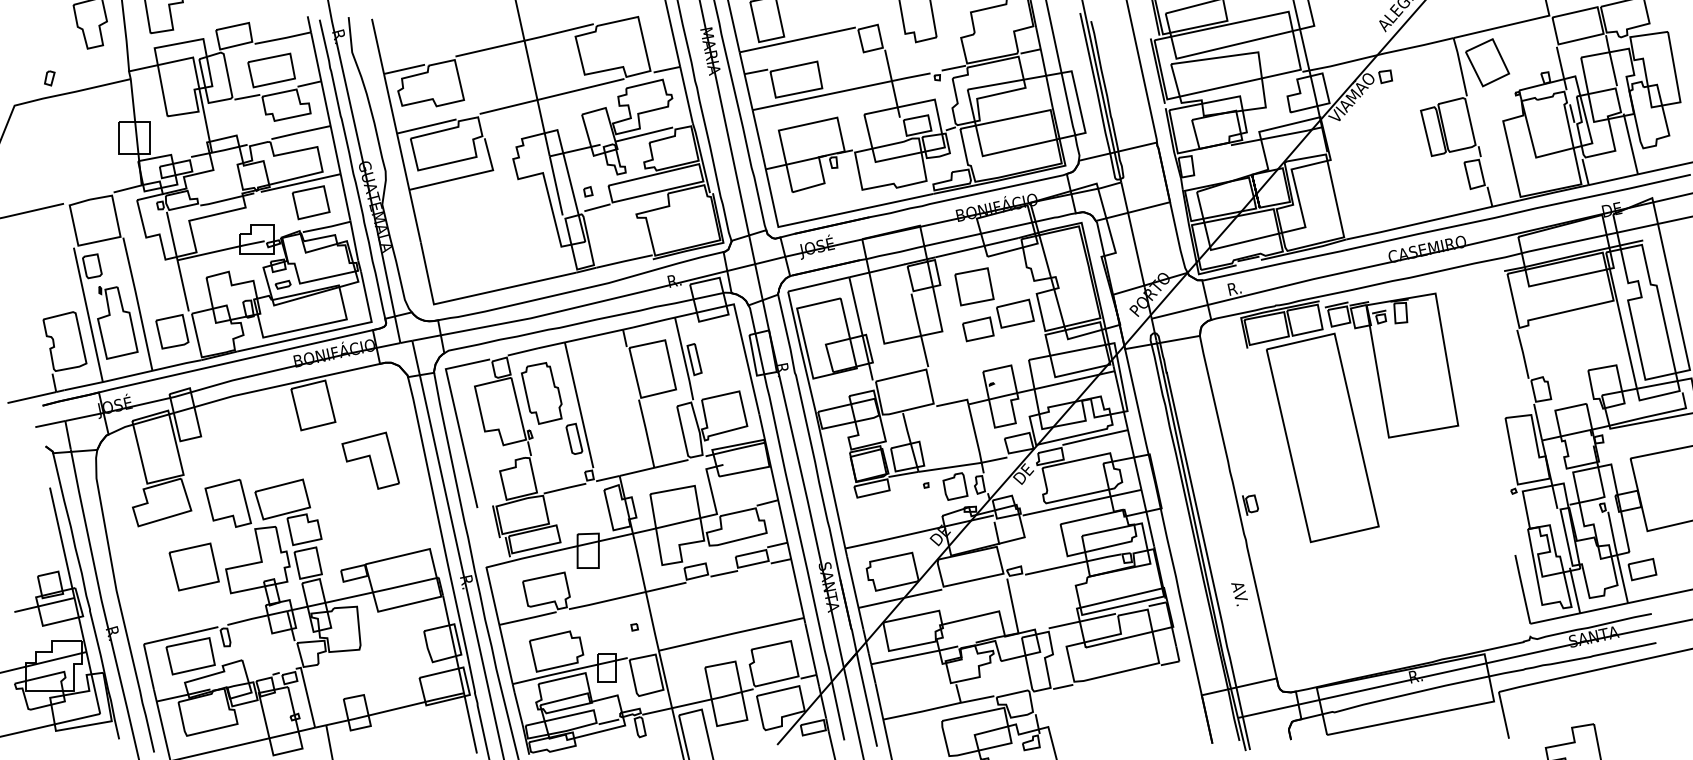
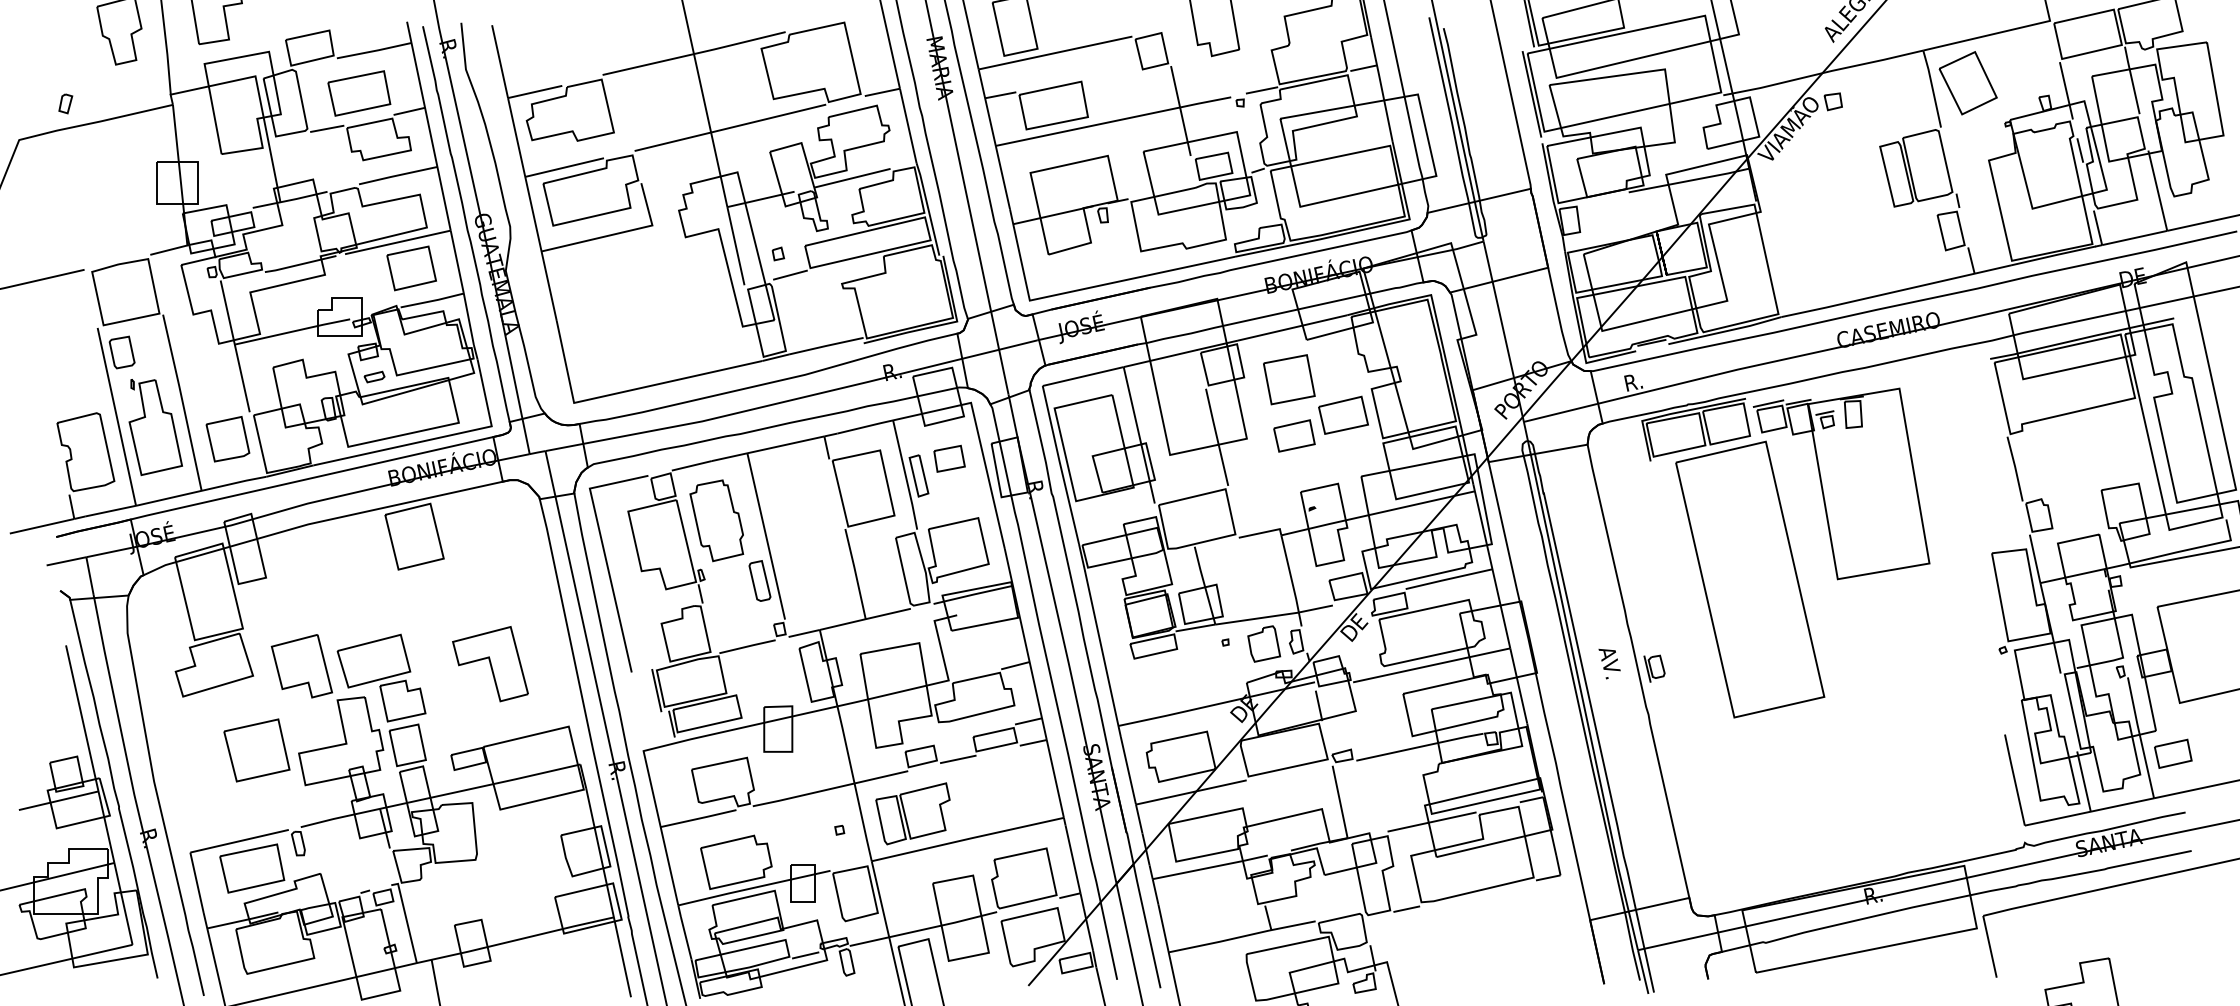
part: (717, 346) -> (949, 458), added
part: (370, 460) -> (490, 663), moved
text: (1239, 594) -> (1609, 663), moved
part: (689, 614) -> (912, 813), added

